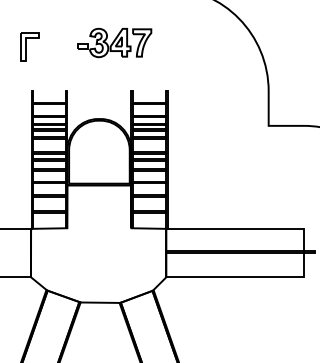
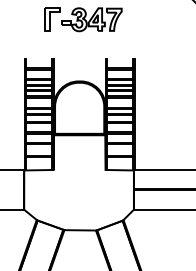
part: (29, 46) -> (52, 19), moved

